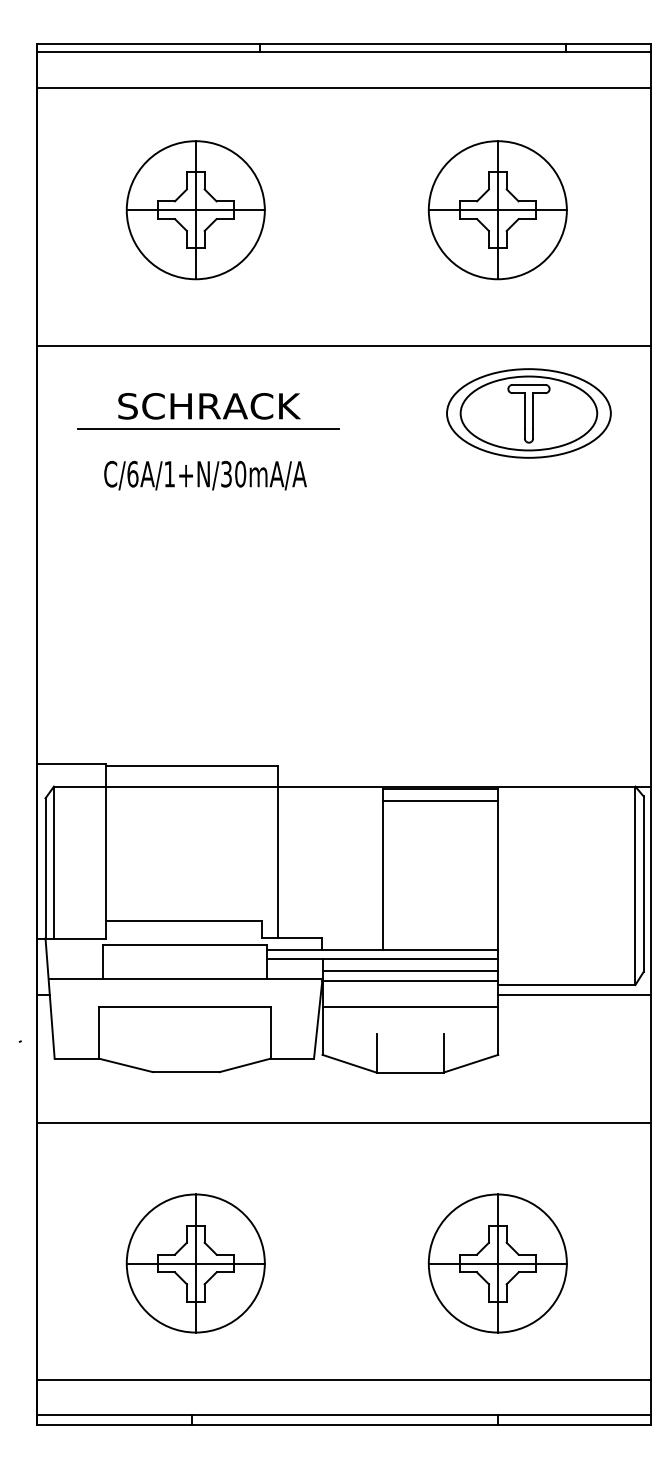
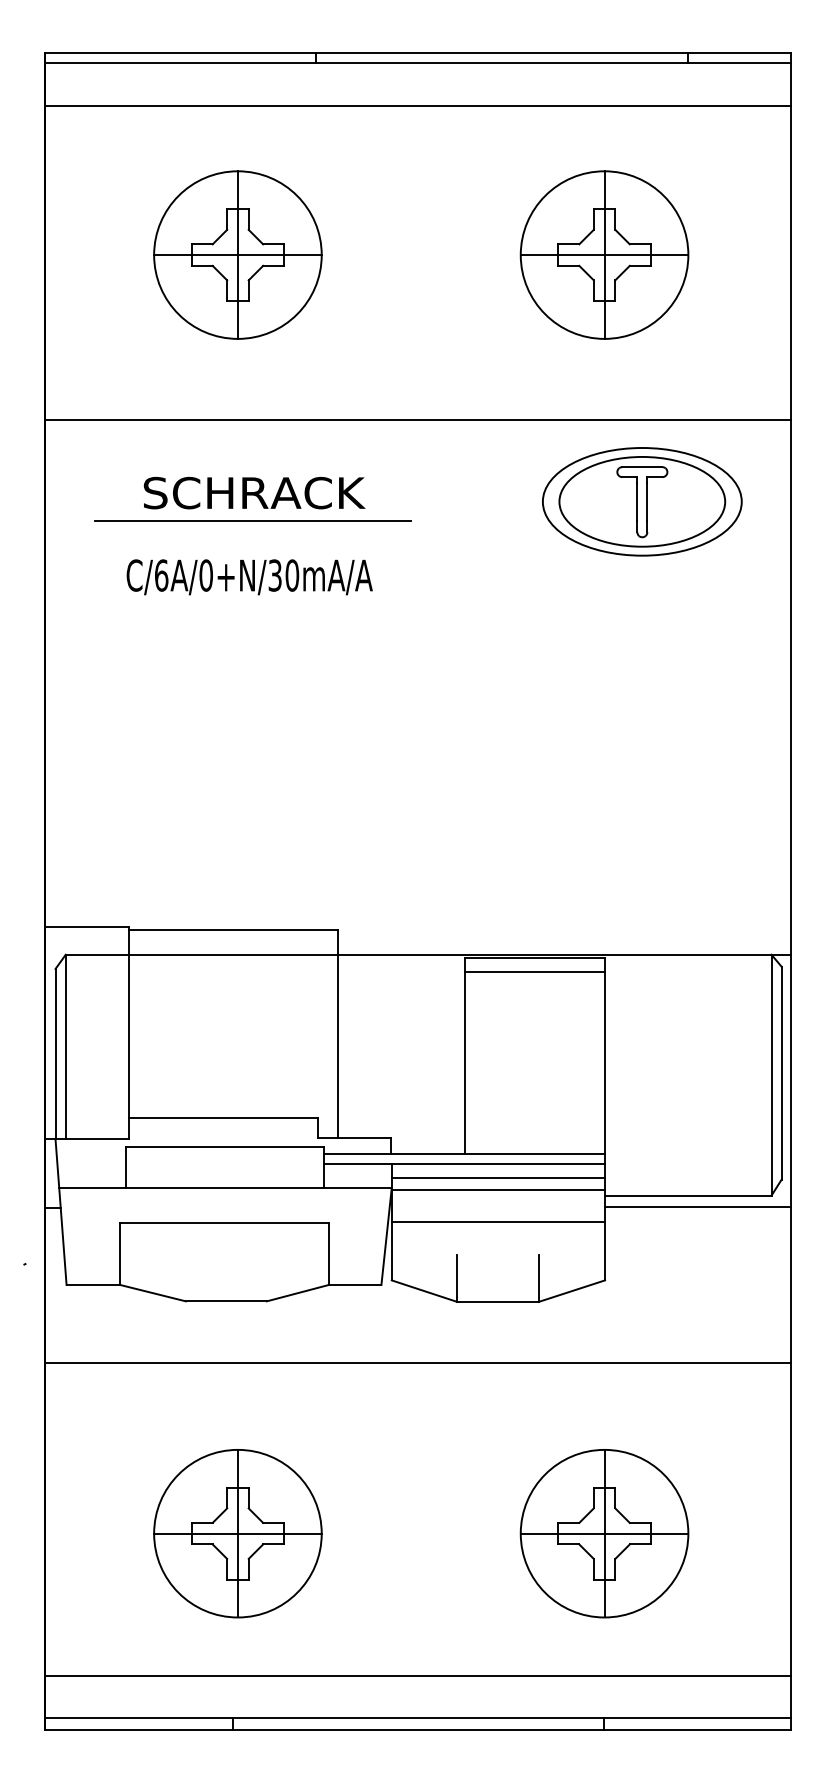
text: (169, 474) -> (205, 575), C/6A/1+N/30mA/A -> C/6A/0+N/30mA/A

